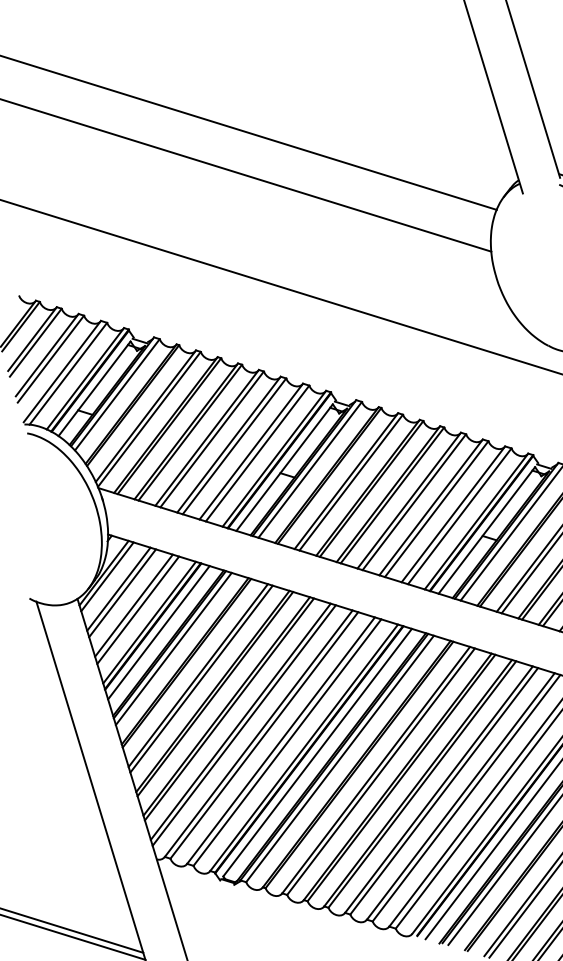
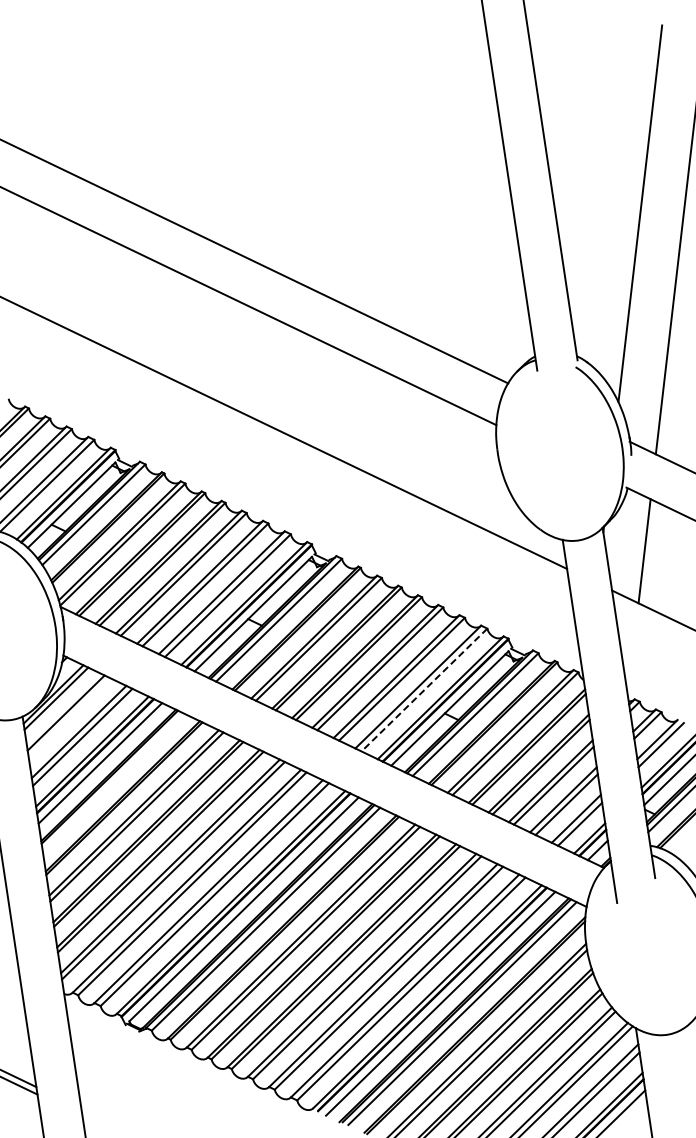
line: (459, 516) -> (424, 690), solid -> dashed
line: (122, 593) -> (69, 717), removed
line: (173, 648) -> (112, 781), removed

